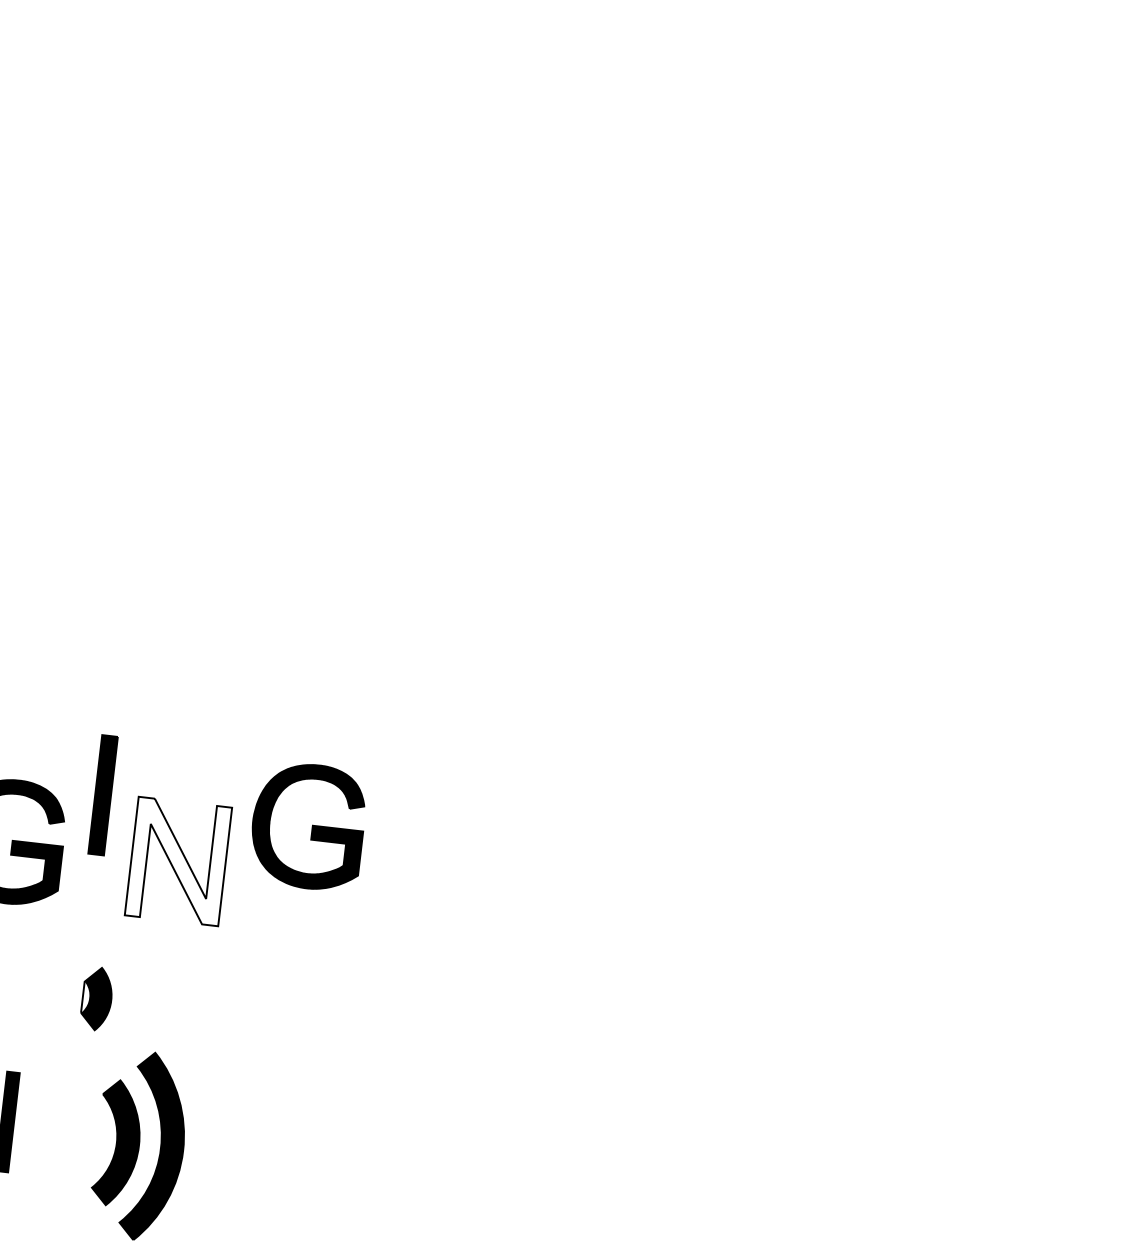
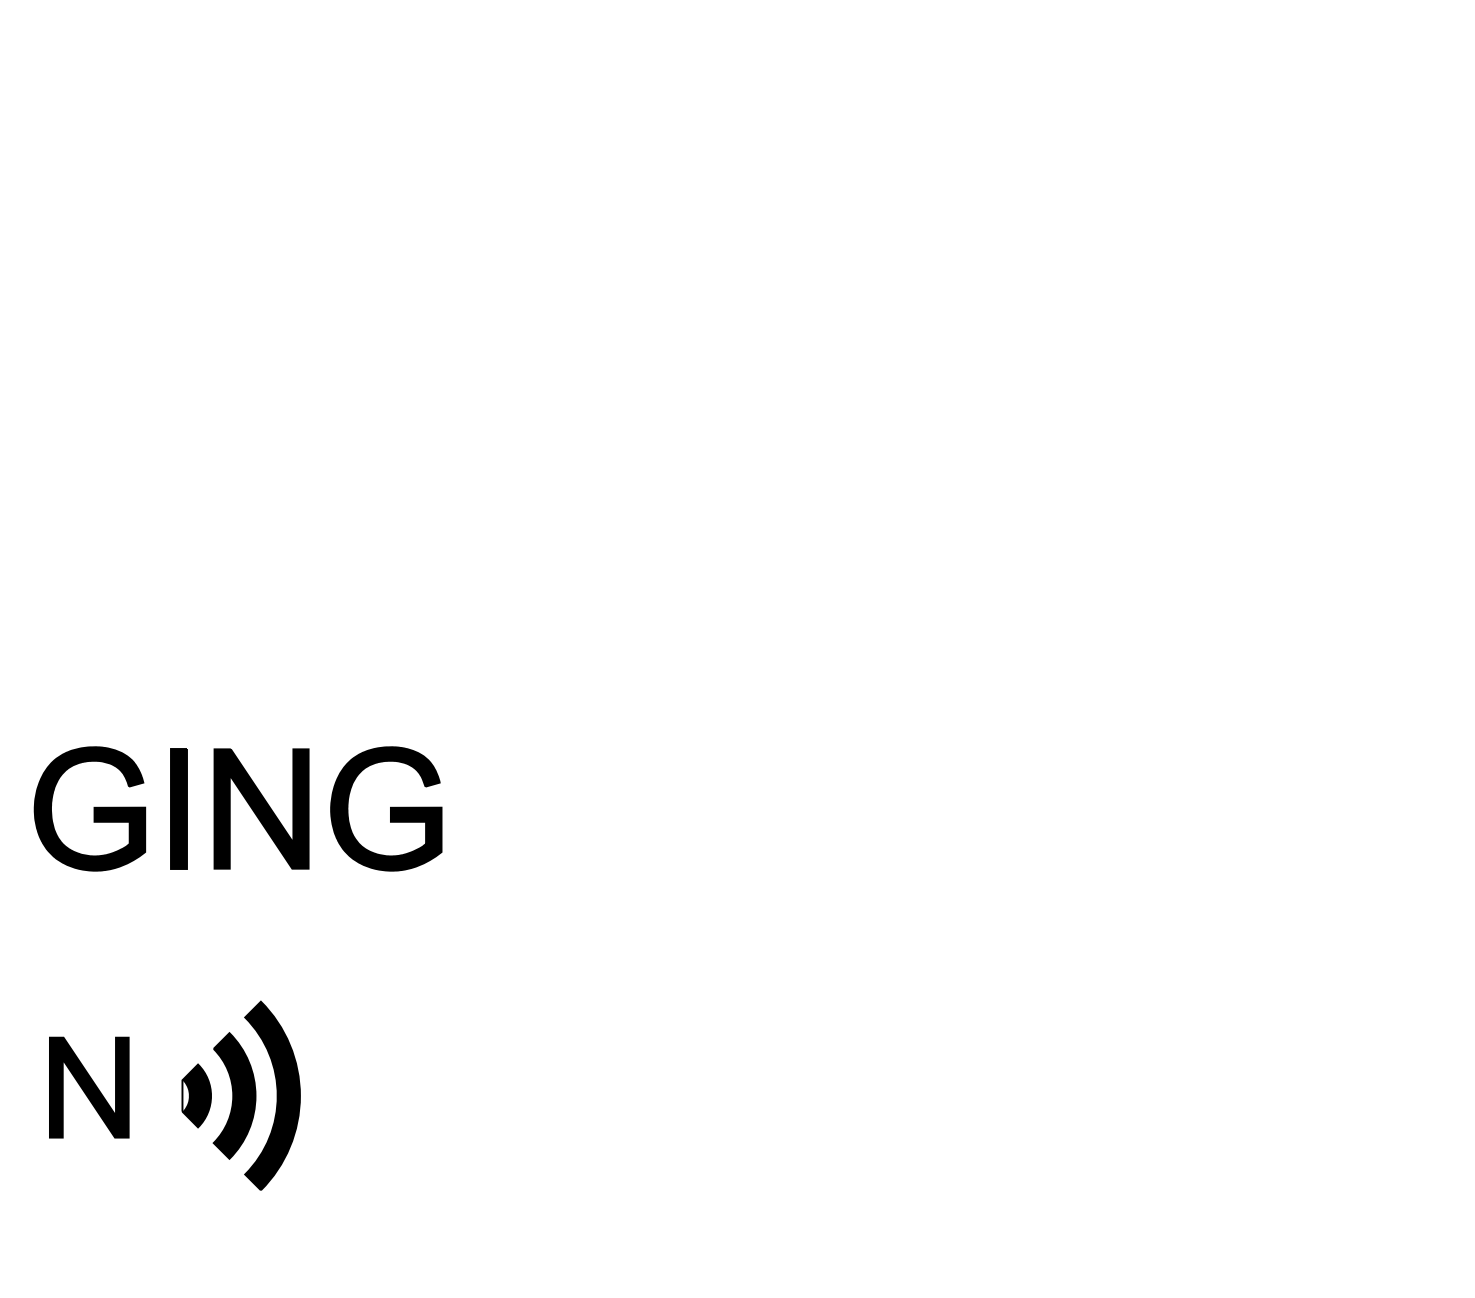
part: (102, 794) -> (178, 808), moved
part: (308, 825) -> (386, 808), moved
fill: (178, 861) -> (261, 808), added
part: (96, 998) -> (196, 1095), moved

